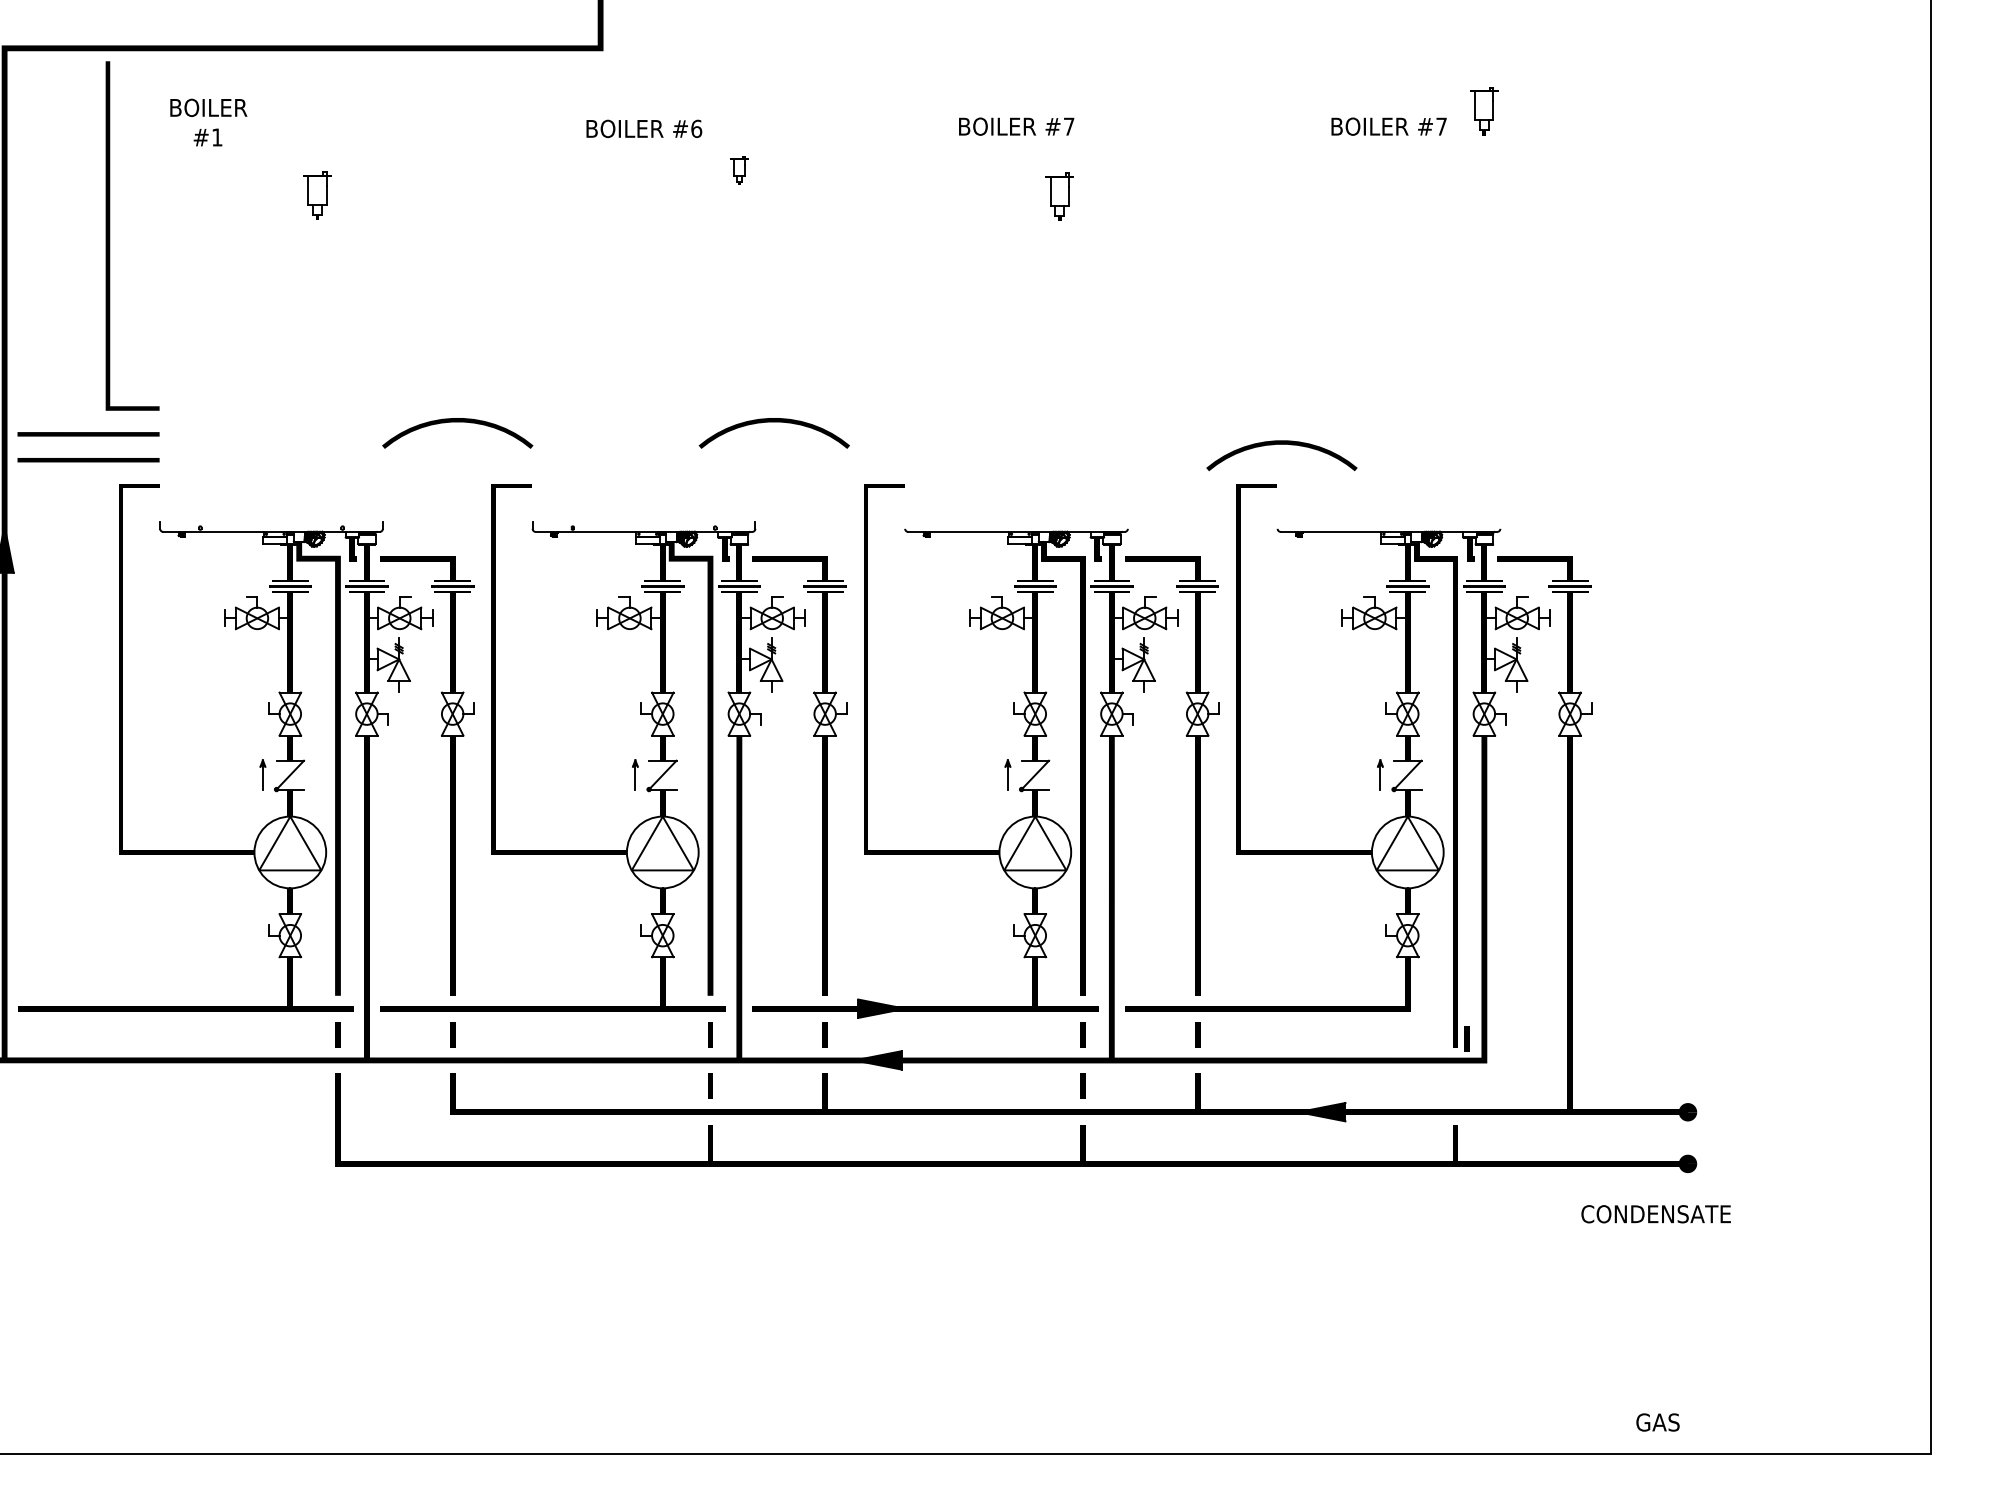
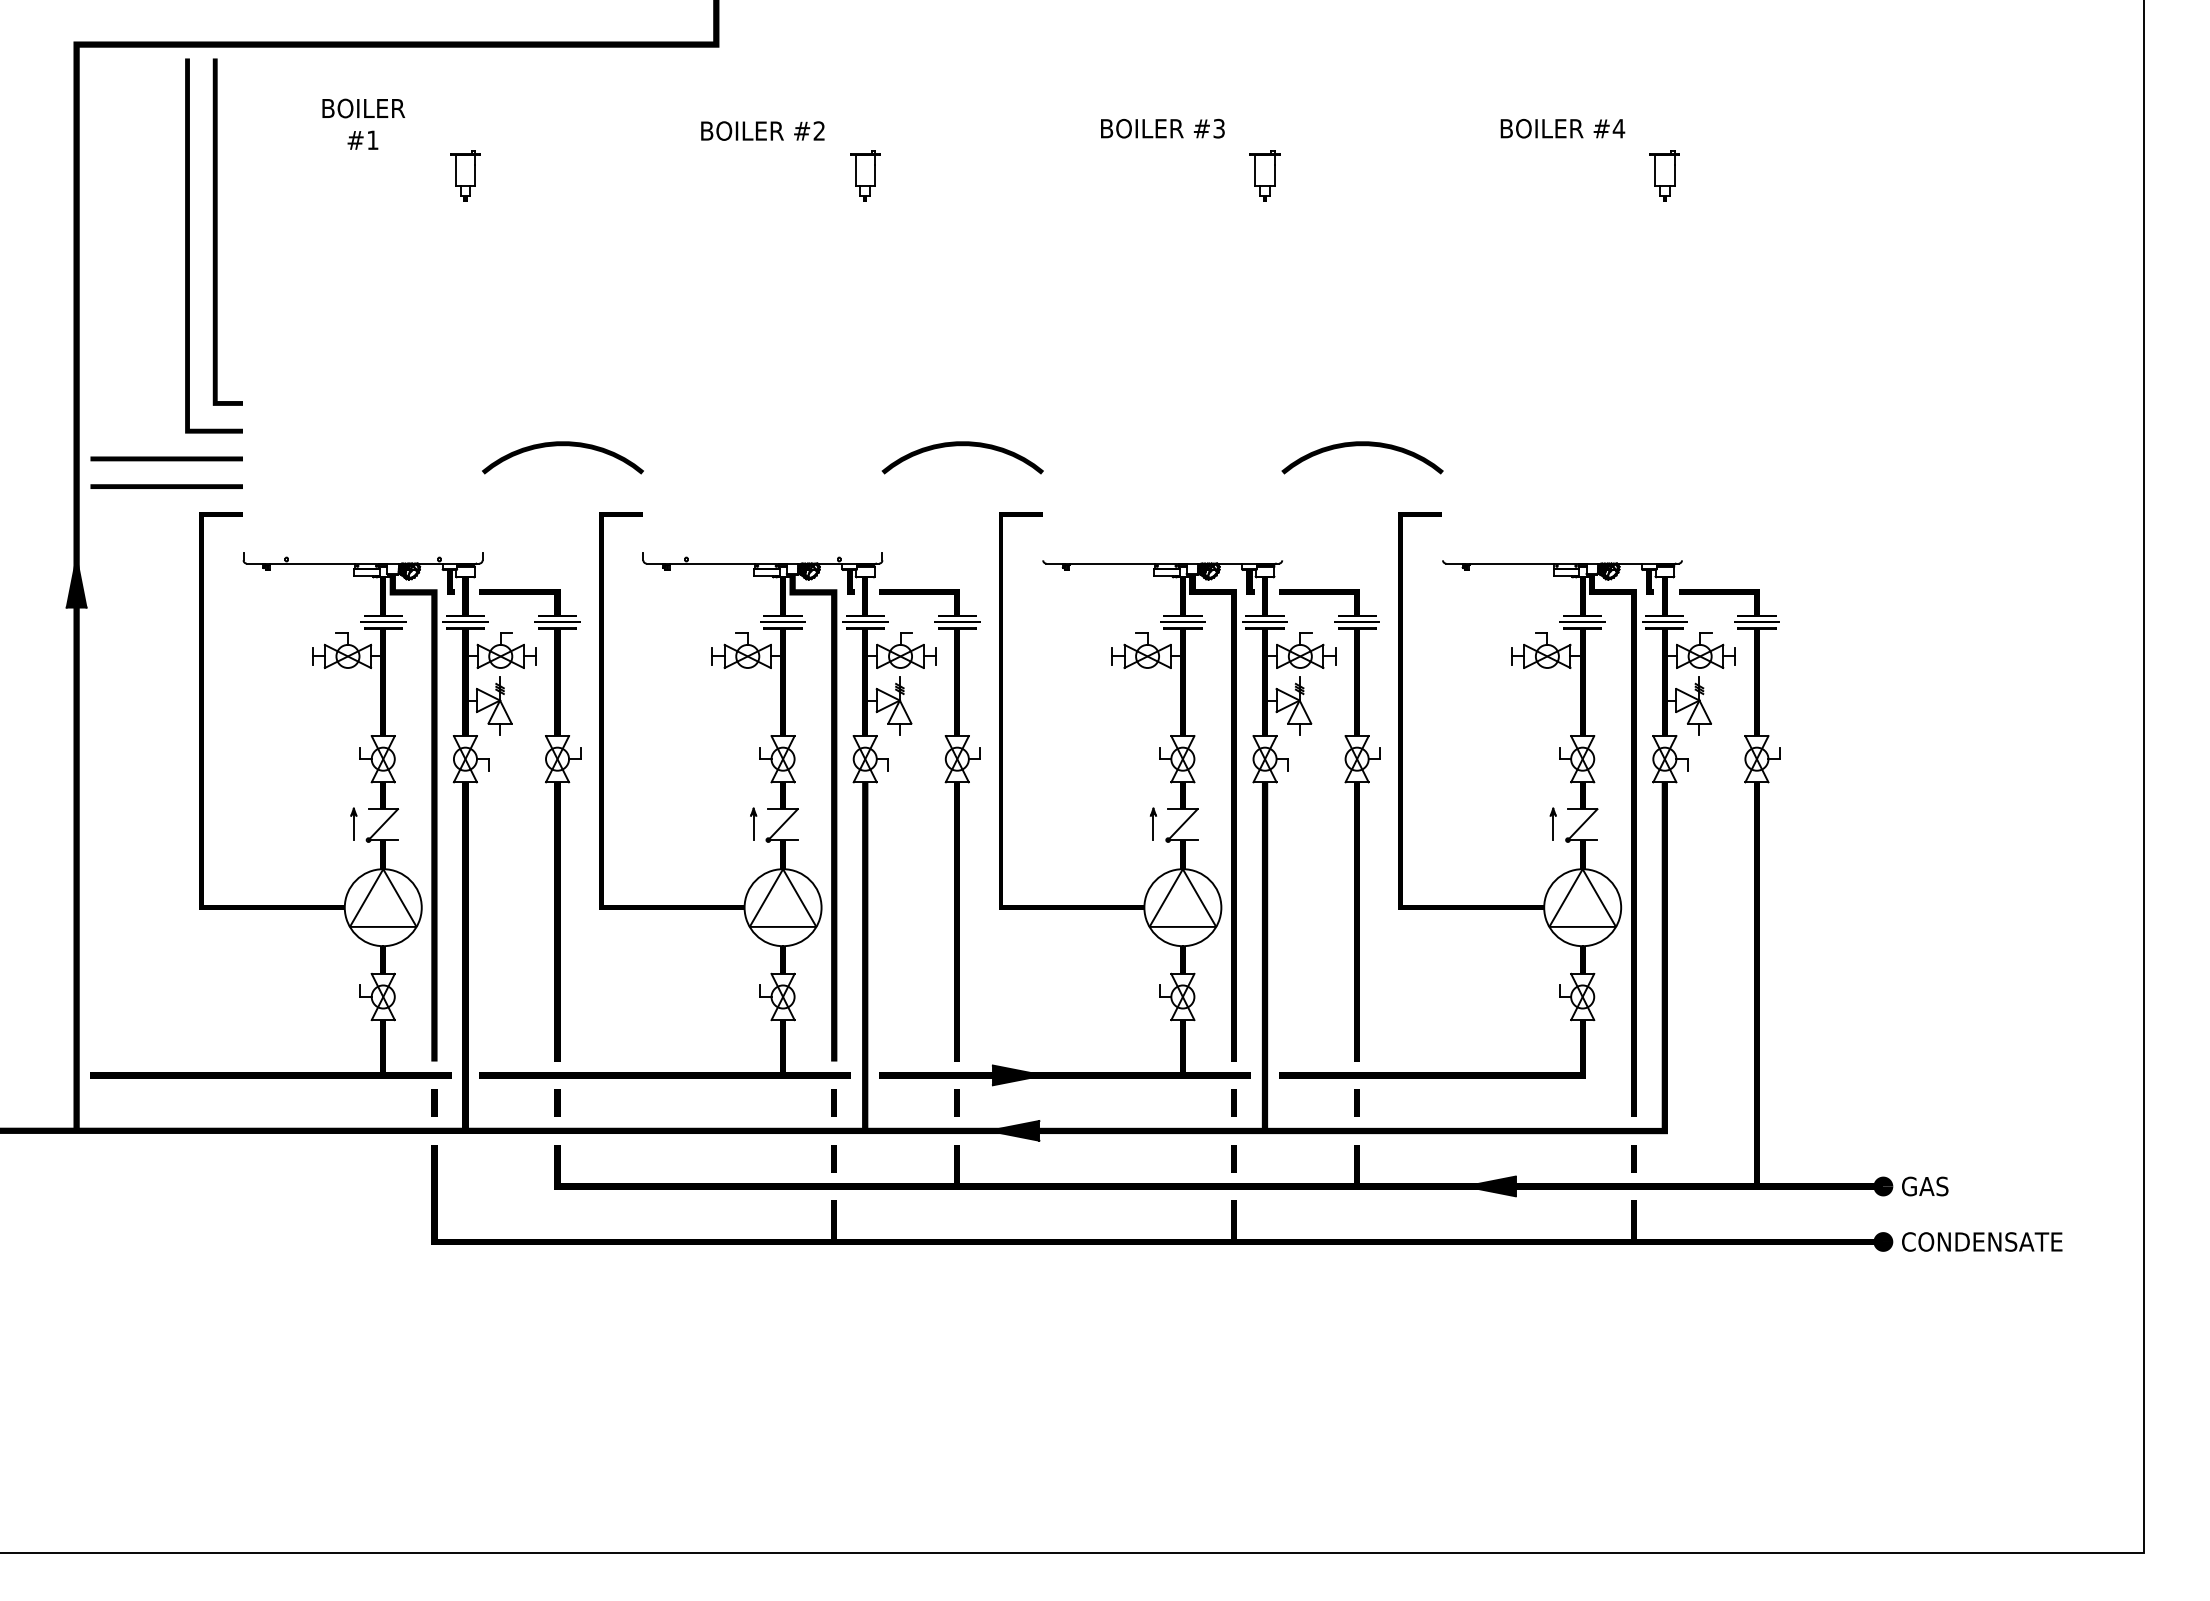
part: (1484, 110) -> (1664, 175), moved
text: (208, 121) -> (363, 123), moved
text: (1068, 126) -> (1218, 128), #7 -> #3
text: (1441, 126) -> (1618, 128), #7 -> #4
text: (696, 128) -> (819, 130), #6 -> #2
part: (739, 170) -> (865, 175), size x1.67
part: (317, 195) -> (465, 175), moved
part: (1059, 196) -> (1264, 175), moved
line: (135, 222) -> (217, 231), added
curve: (774, 422) -> (962, 446), moved
curve: (1281, 445) -> (1362, 446), moved
line: (1466, 1038) -> (1633, 1158), moved
text: (1656, 1213) -> (1982, 1241), moved
text: (1658, 1422) -> (1925, 1186), moved

